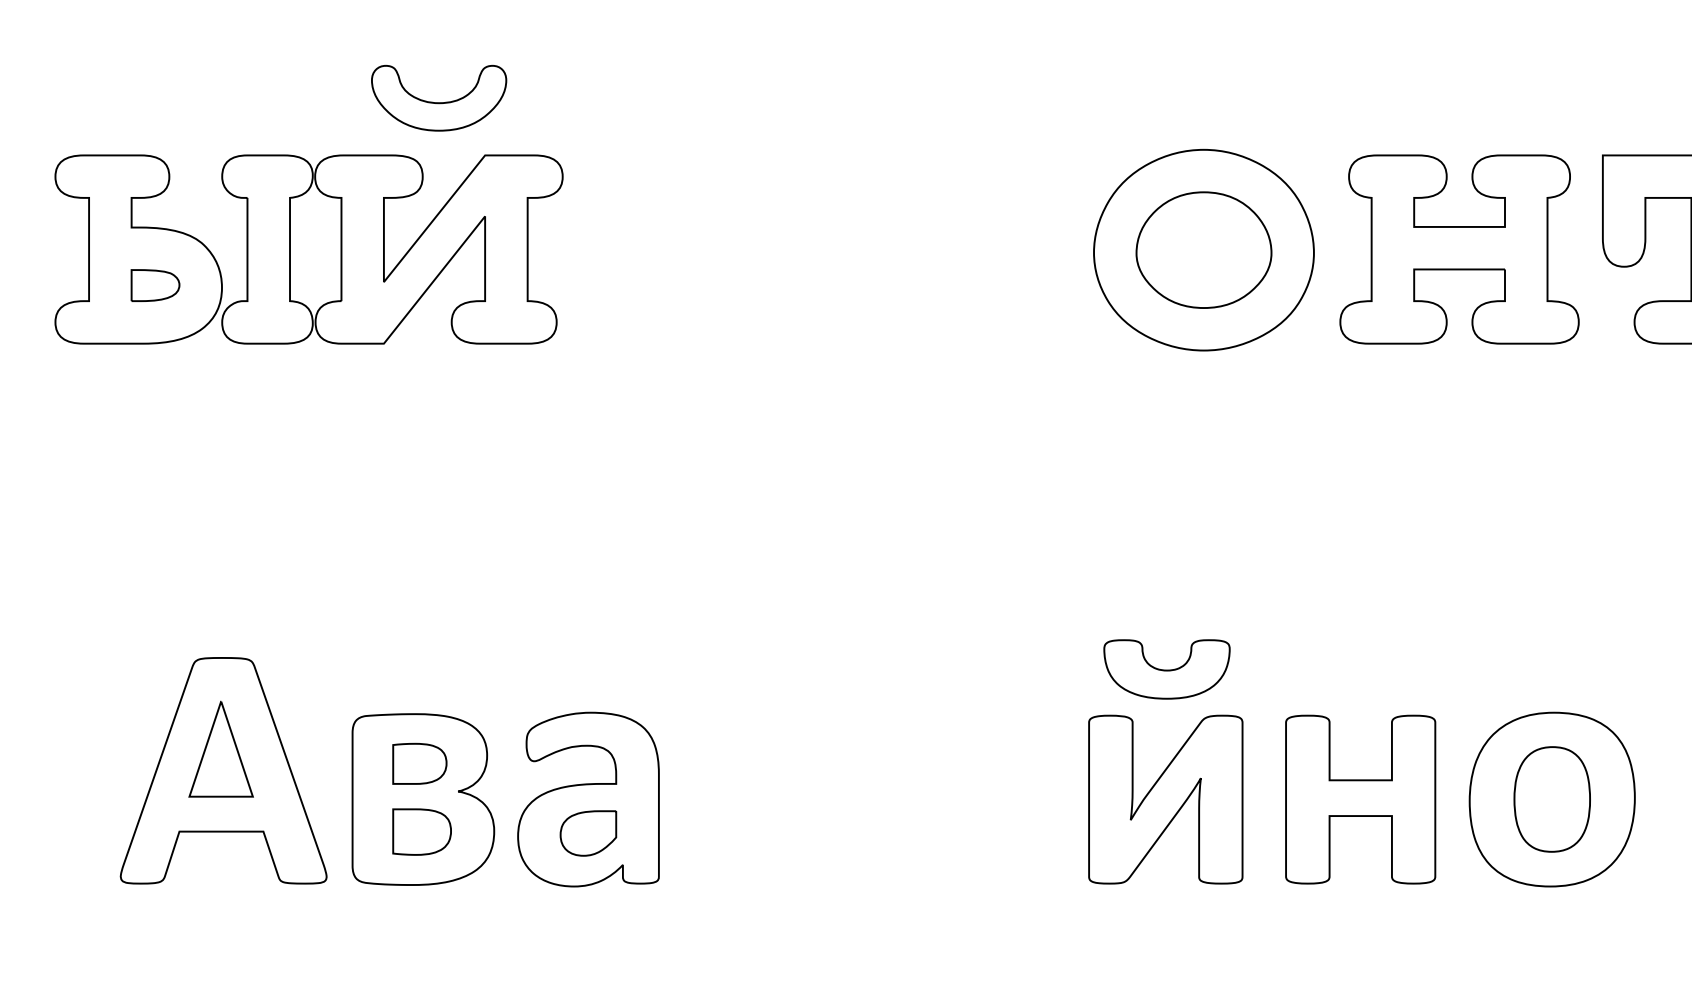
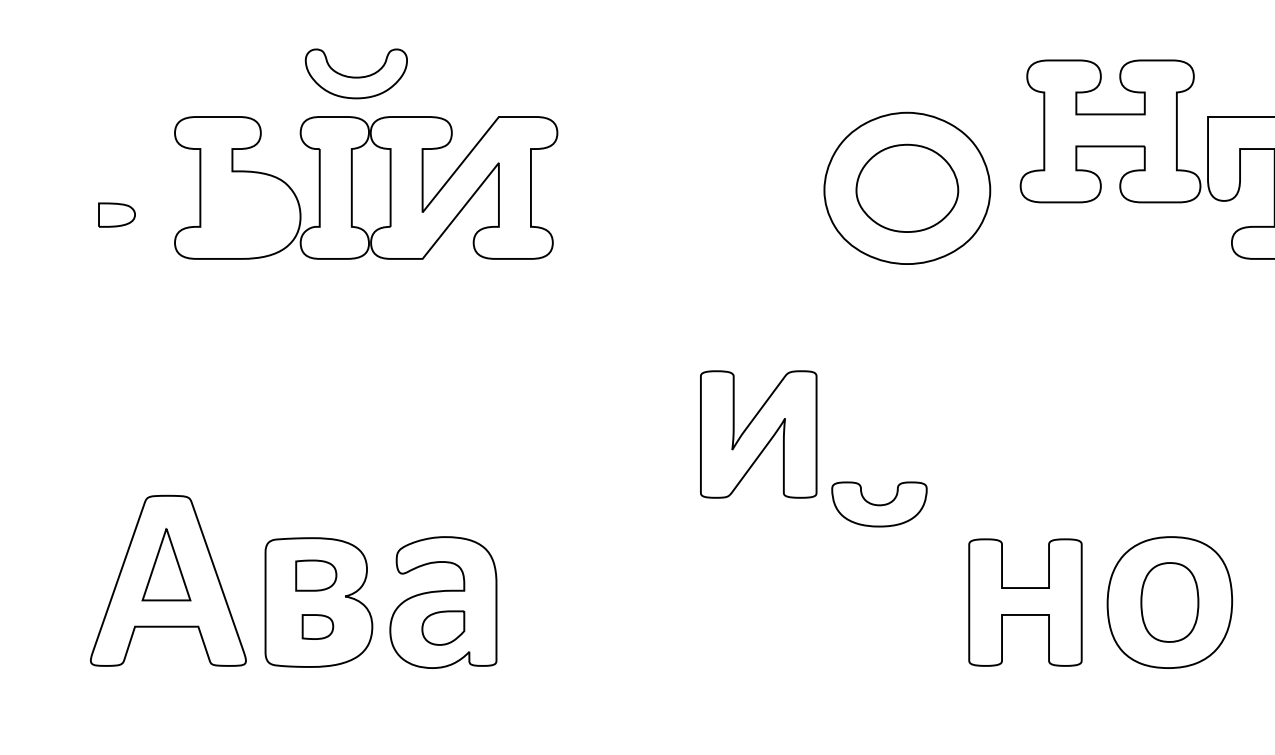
part: (439, 97) -> (356, 73), moved
part: (308, 249) -> (365, 187), moved
part: (1459, 249) -> (1110, 131), moved
part: (1165, 799) -> (758, 434), moved
part: (421, 831) -> (317, 626), size x0.7

